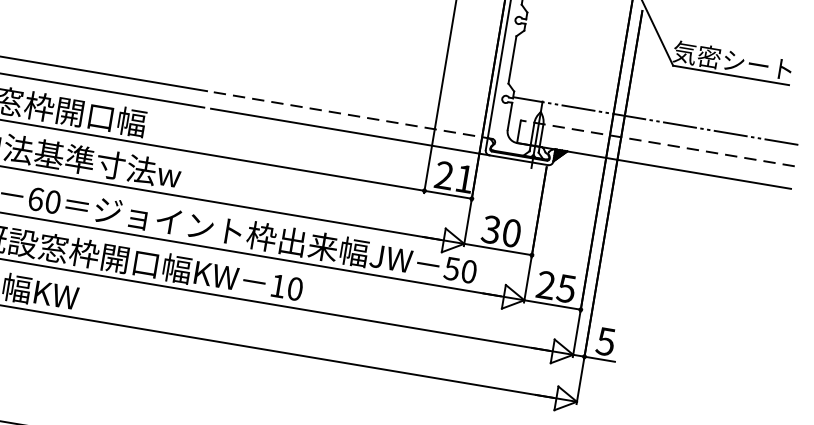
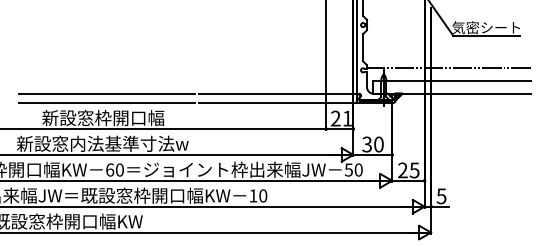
line: (351, 115) -> (278, 93), dashed -> solid
line: (658, 143) -> (452, 80), dashed -> solid

